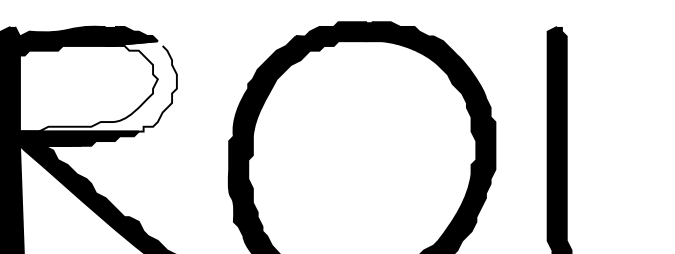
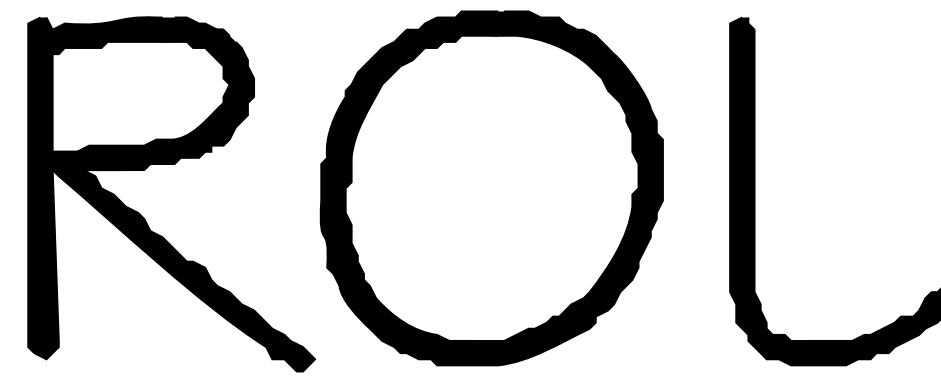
fill: (98, 86) -> (153, 93), added

